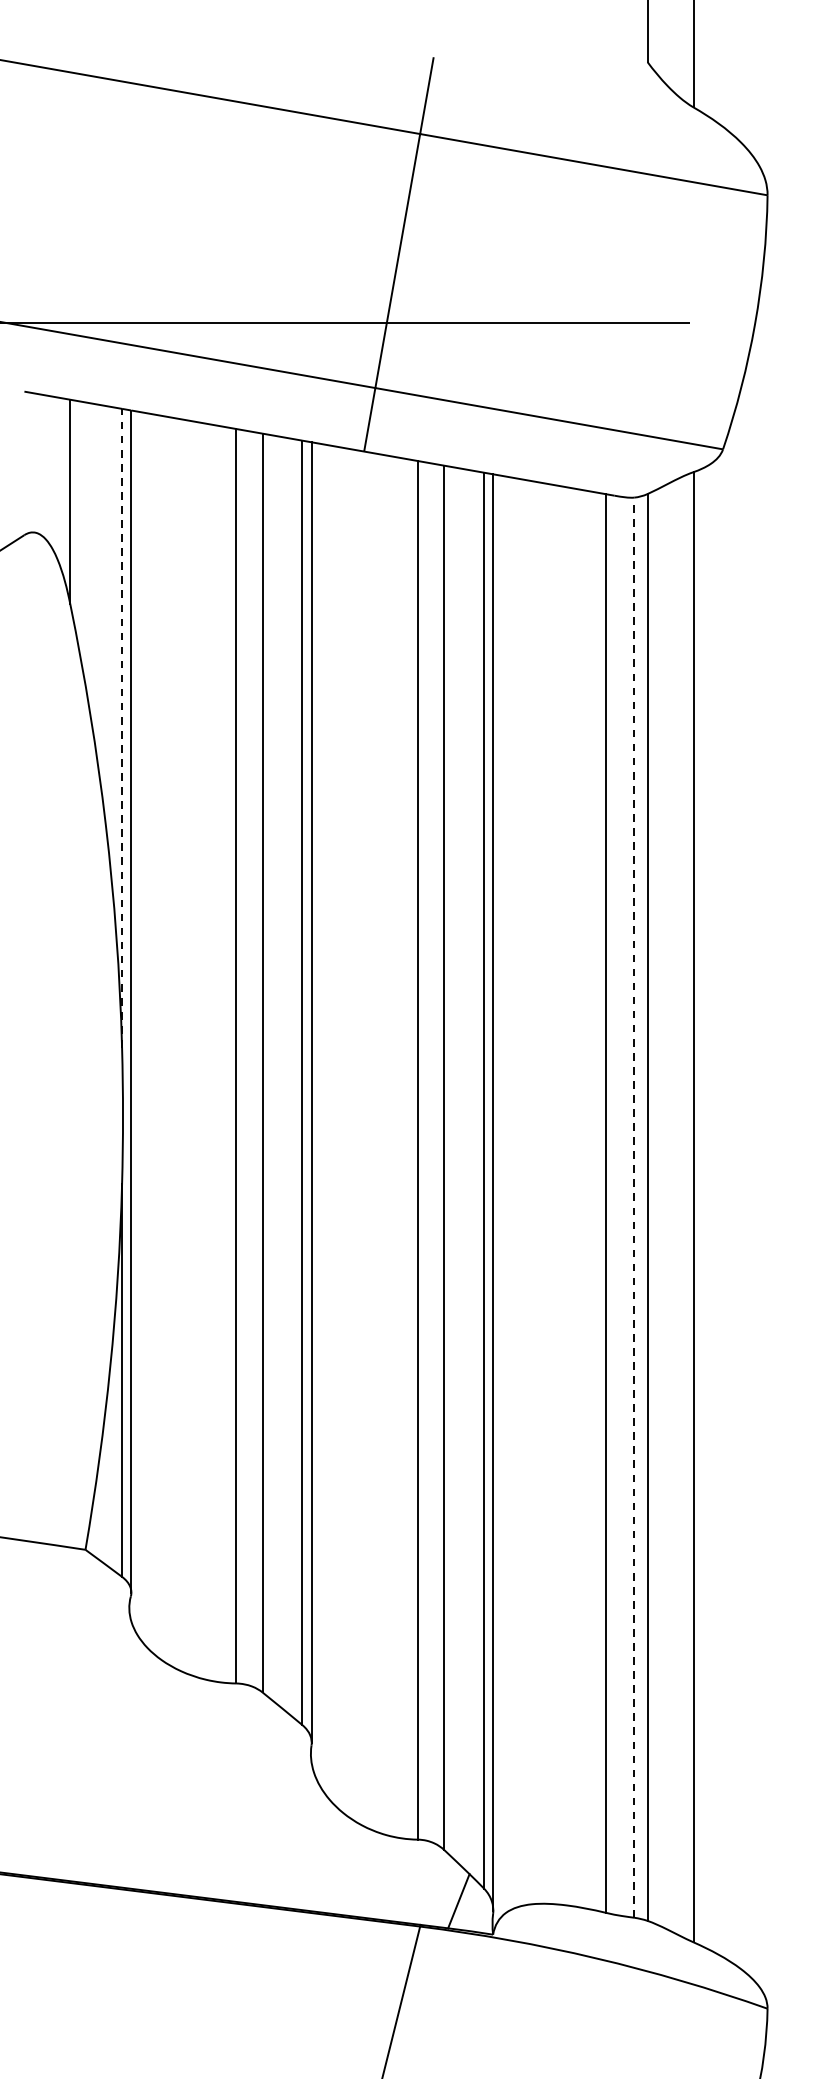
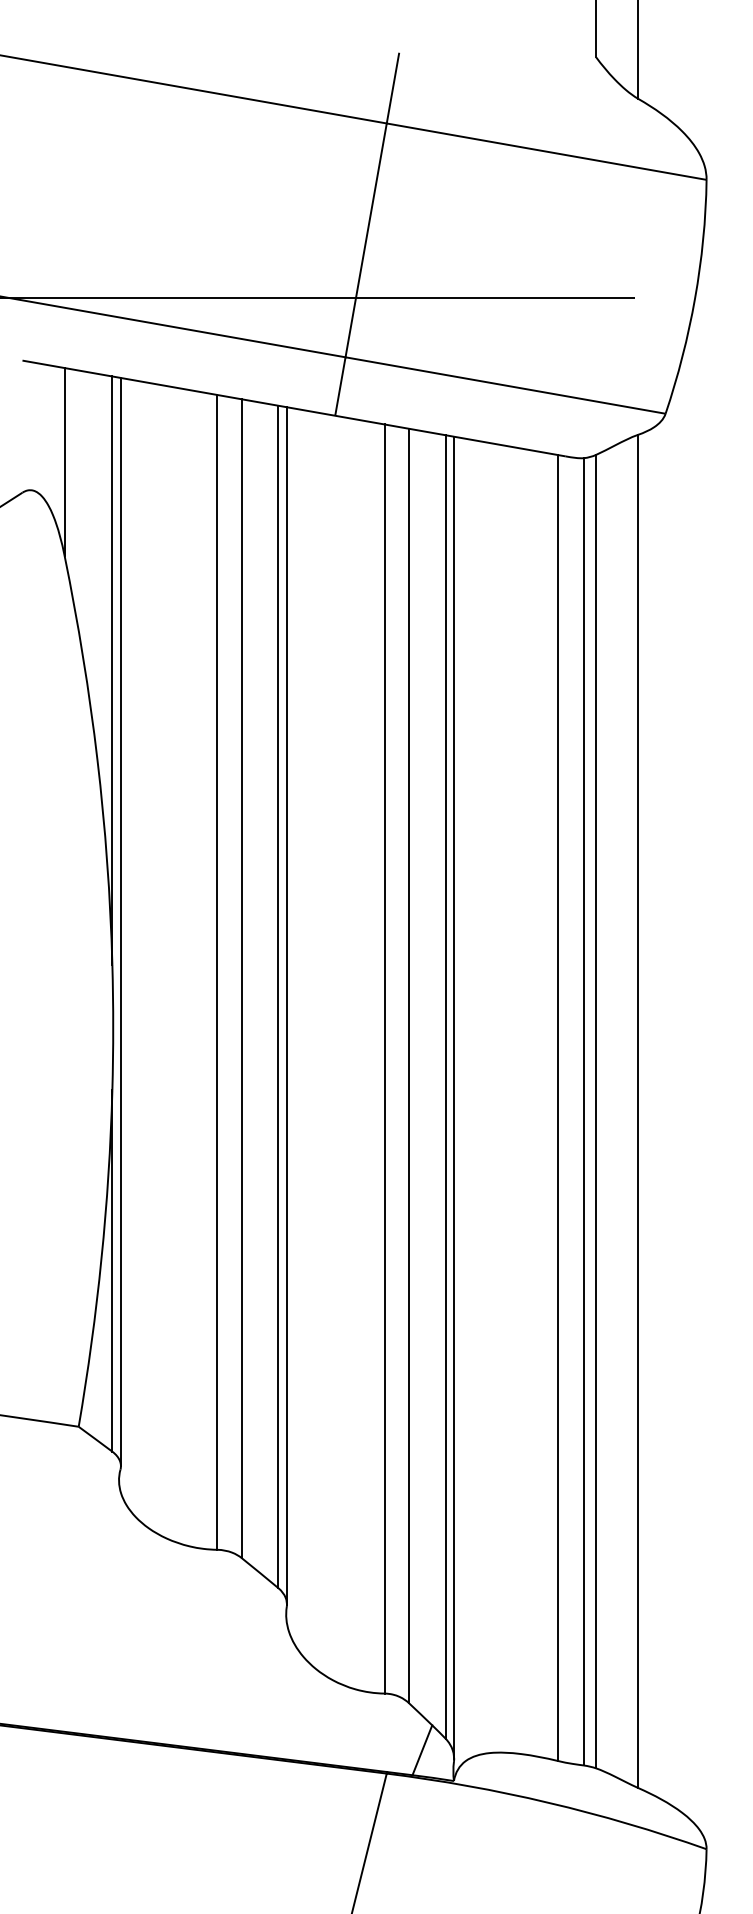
line: (122, 728) -> (112, 670), dashed -> solid
line: (633, 1207) -> (583, 1111), dashed -> solid

